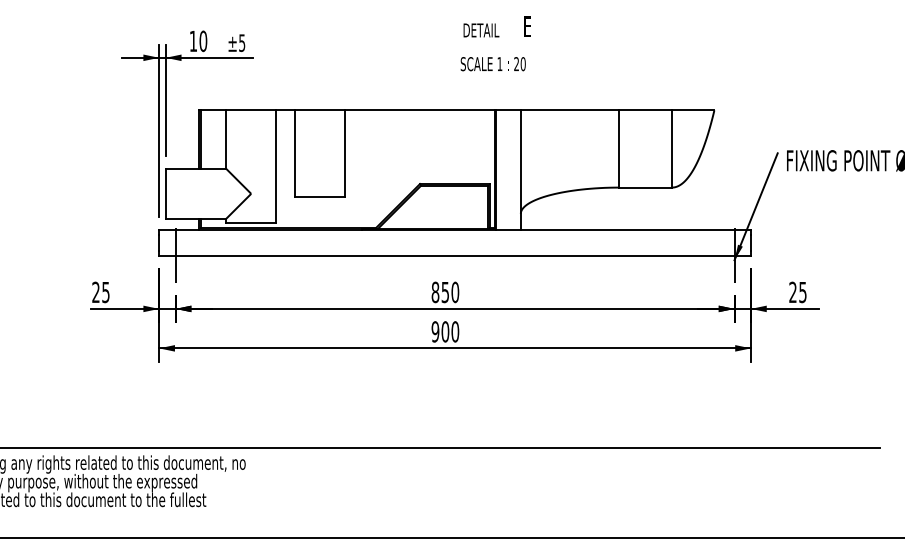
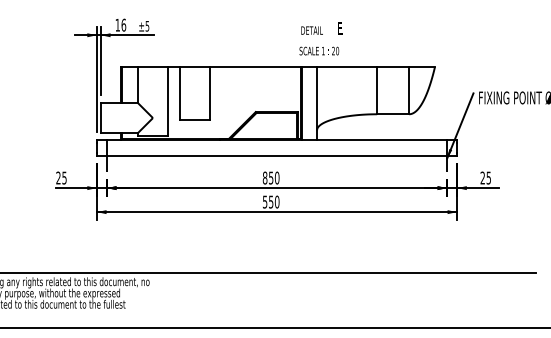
text: (202, 40) -> (123, 24), 10 -> 16
text: (495, 43) -> (320, 38), moved
text: (439, 330) -> (267, 201), 900 -> 550

